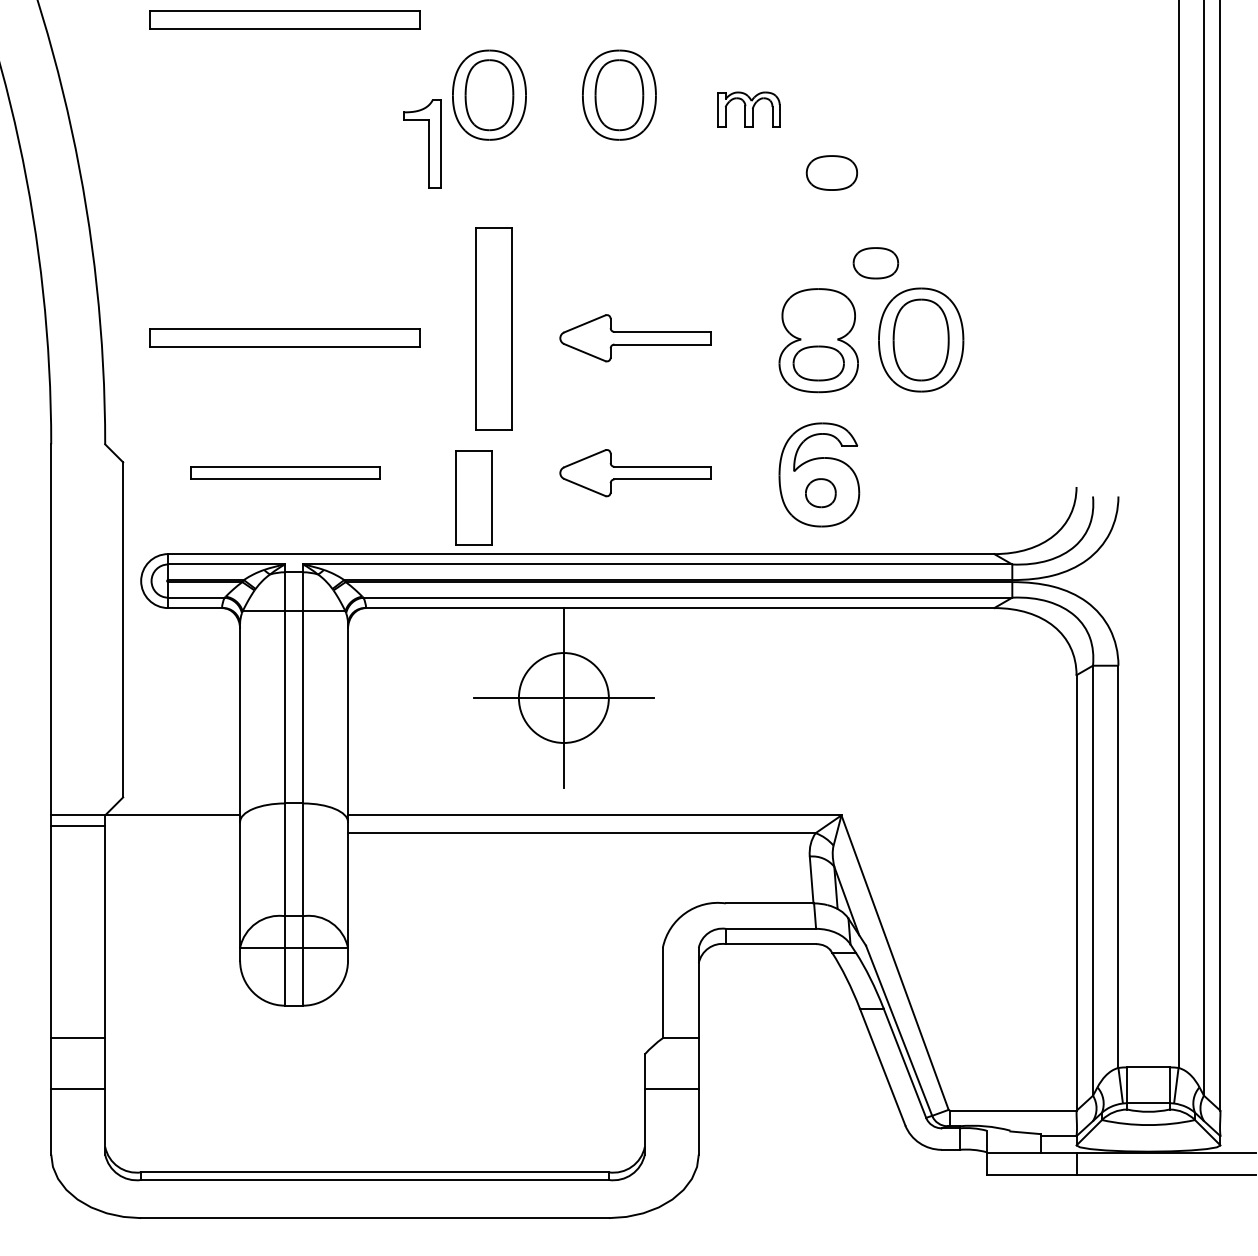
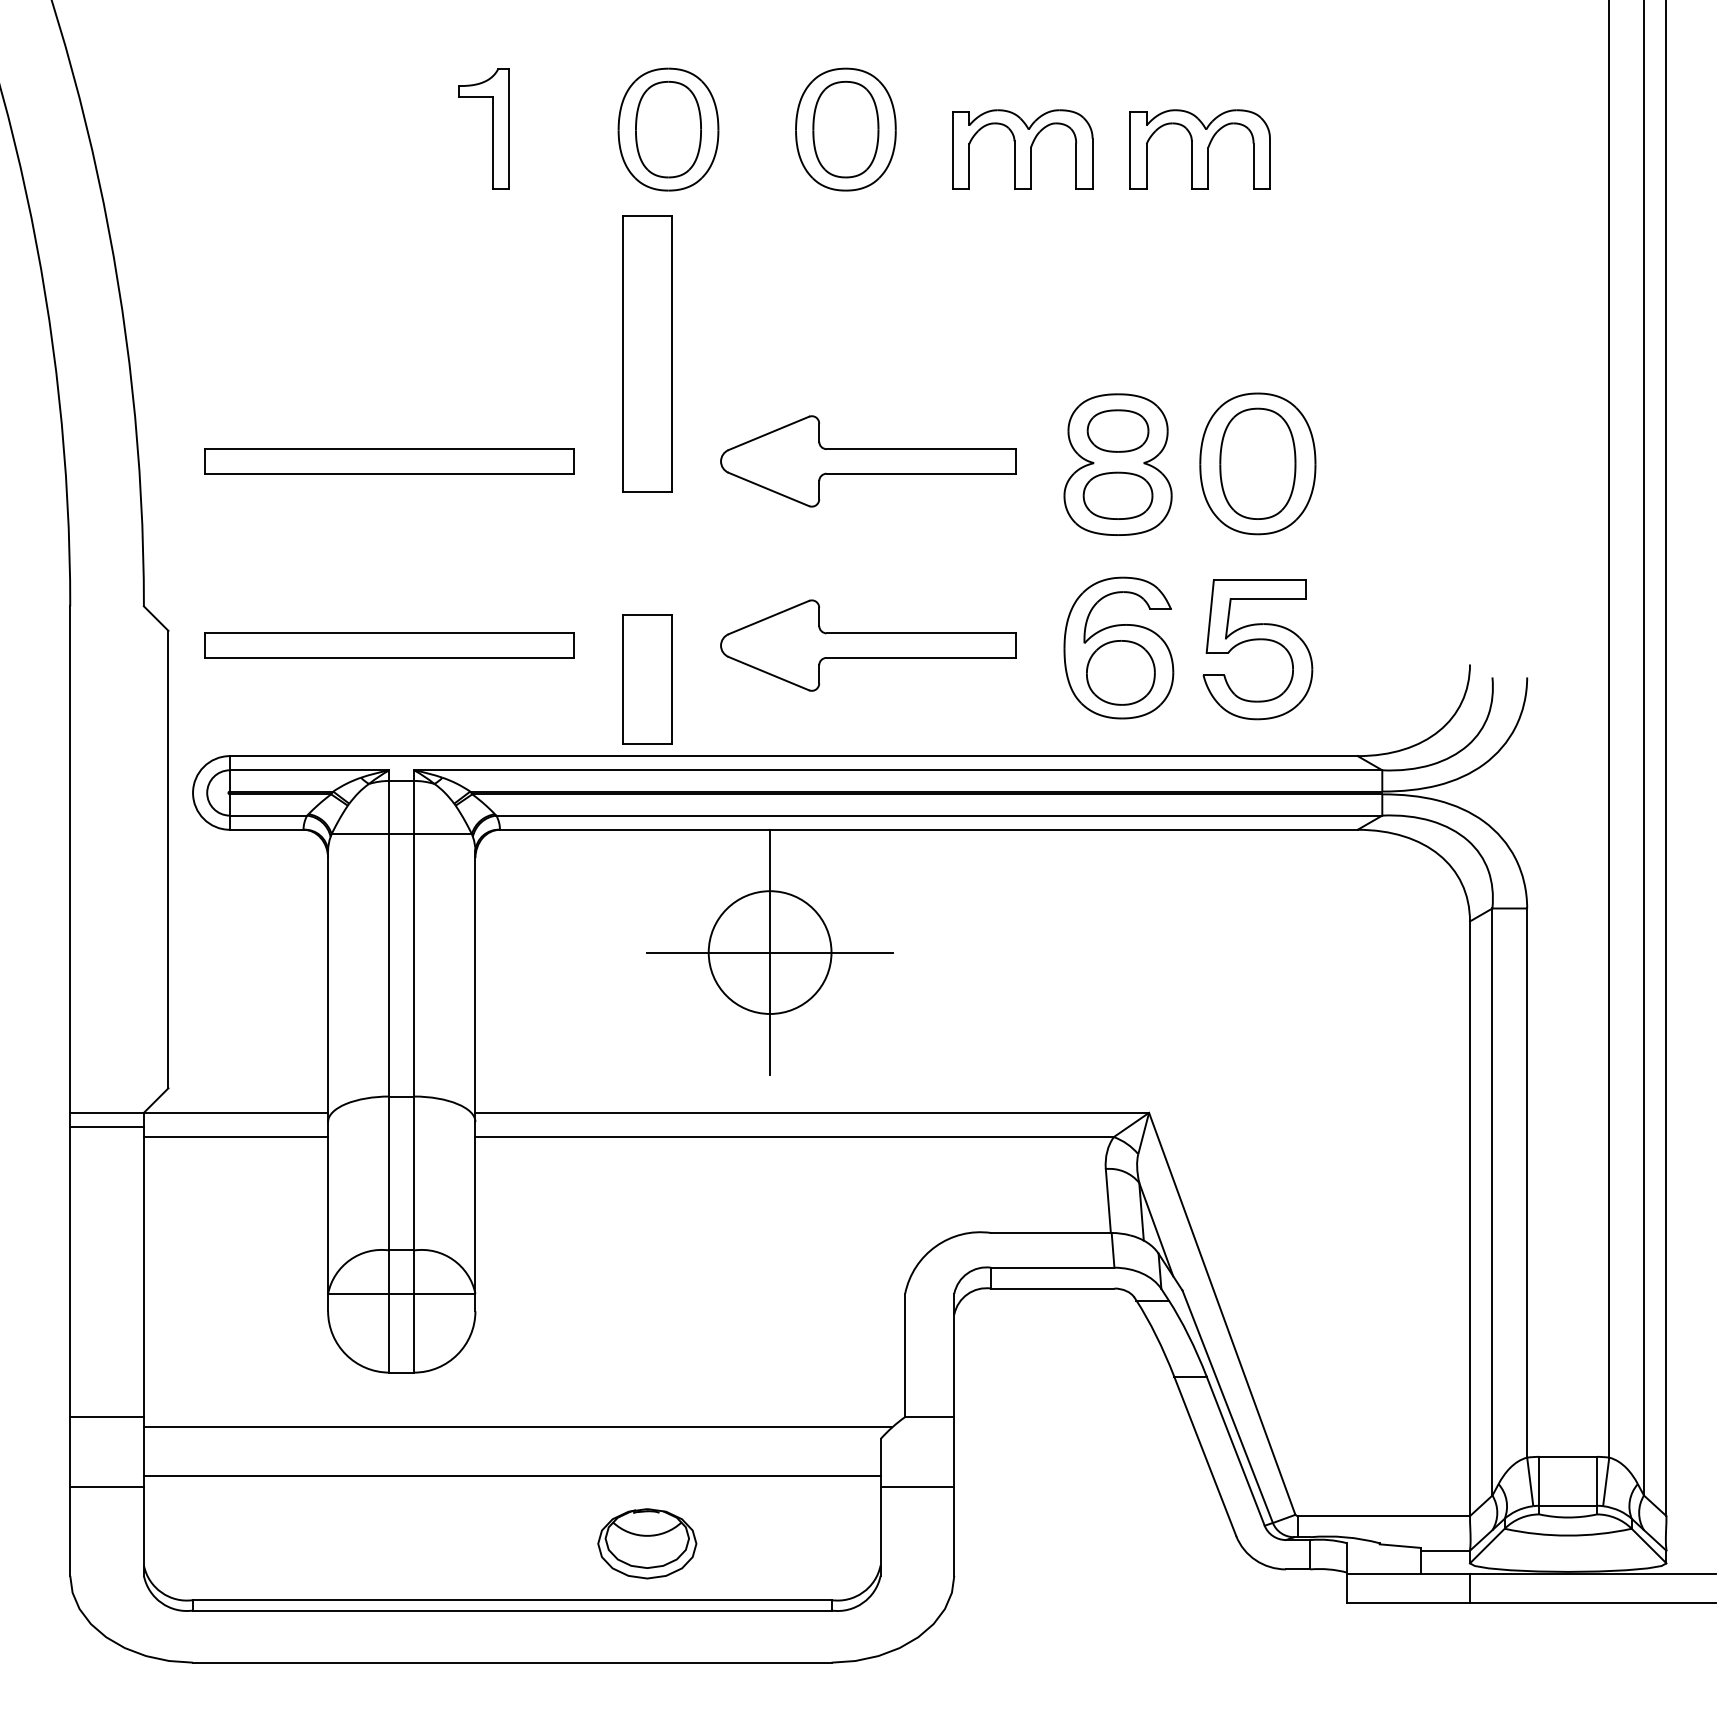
part: (285, 20) -> (389, 27), removed
part: (748, 109) -> (1022, 149), size x1.67
part: (878, 109) -> (1199, 149), added
part: (428, 143) -> (492, 128), moved
part: (831, 172) -> (1135, 235), removed
part: (875, 262) -> (1117, 430), moved
part: (494, 328) -> (647, 353), moved
part: (635, 338) -> (868, 461), size x1.43
part: (920, 469) -> (1257, 640), added
part: (285, 473) -> (389, 645), size x1.43
part: (635, 473) -> (868, 645), size x1.43
part: (820, 492) -> (1120, 672), size x1.67
line: (172, 833) -> (235, 1137), added
line: (378, 1045) -> (517, 1427), added
line: (374, 1081) -> (511, 1476), added
part: (474, 1130) -> (647, 1543), added

